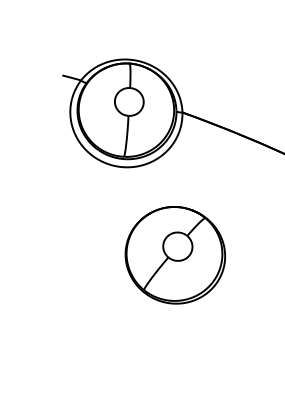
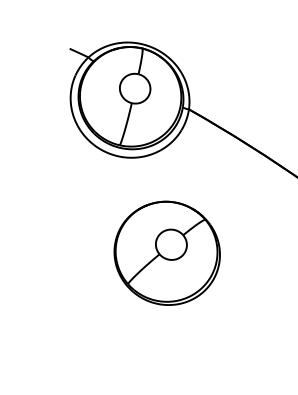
part: (175, 255) -> (167, 253), moved

